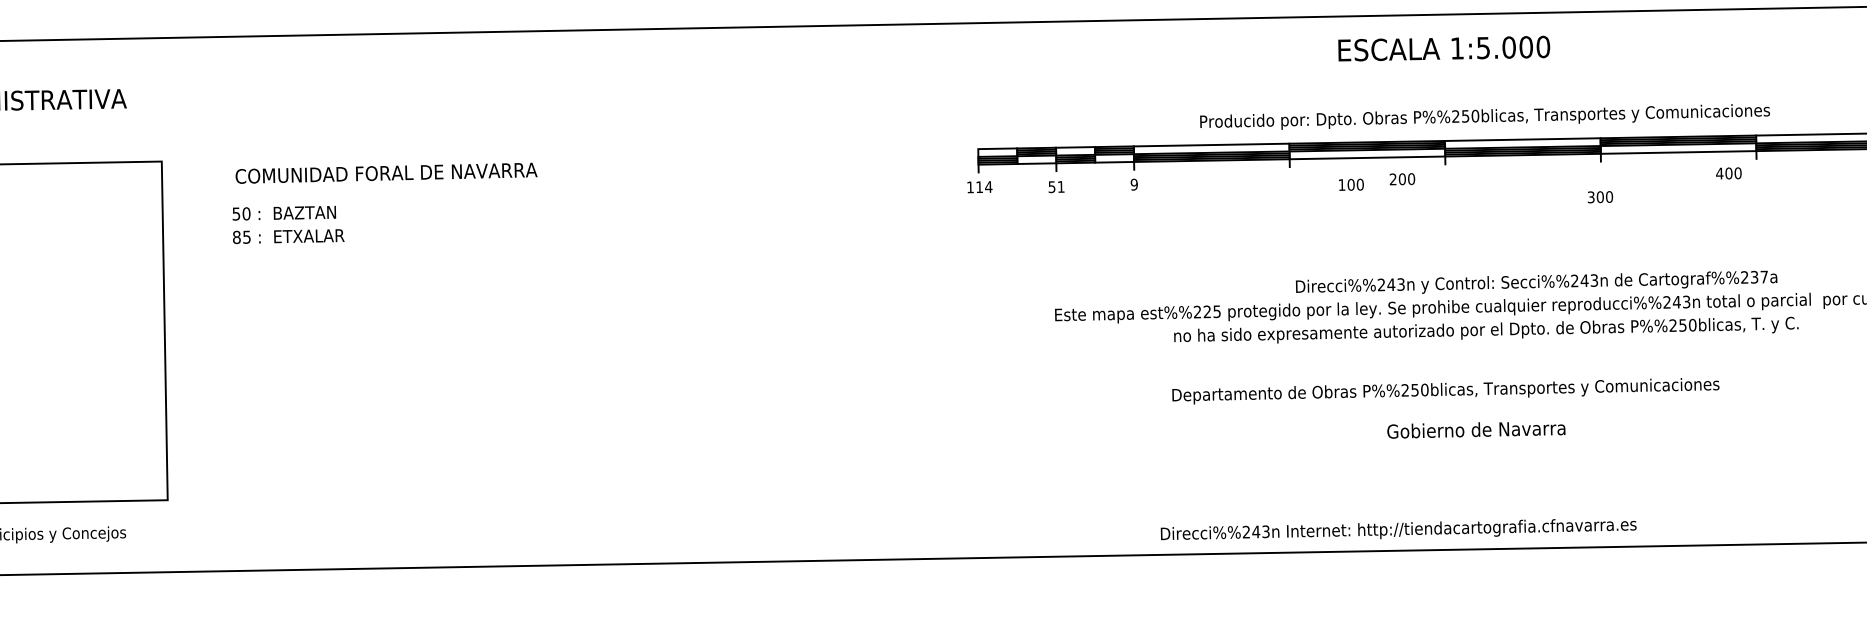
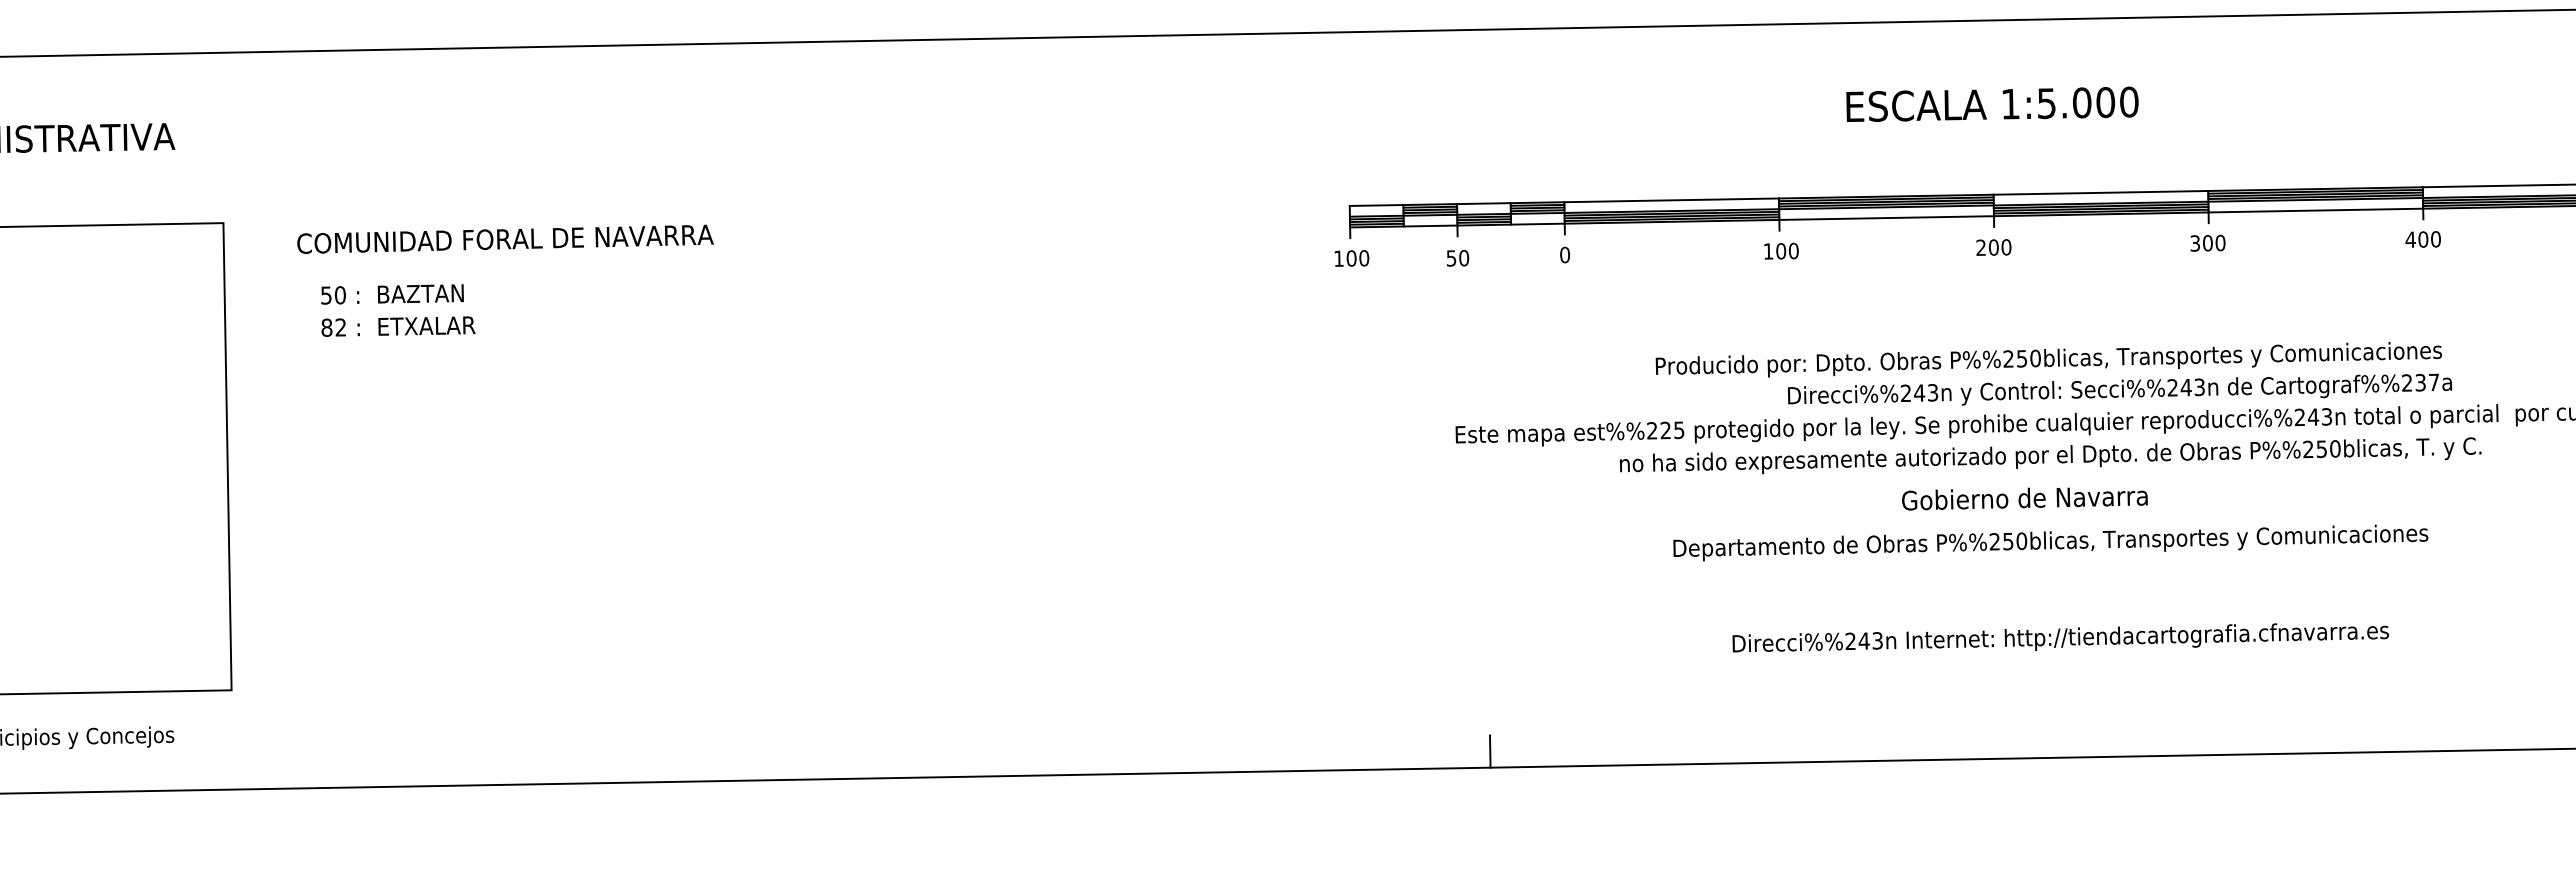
text: (1444, 48) -> (1992, 103), moved
text: (1484, 116) -> (2048, 359), moved
text: (386, 172) -> (505, 238), moved
text: (1728, 173) -> (2422, 239), moved
text: (1402, 179) -> (1993, 247), moved
text: (1351, 184) -> (1781, 250), moved
text: (1133, 185) -> (1564, 255), 9 -> 0
text: (983, 187) -> (1357, 258), 114 -> 100
text: (1061, 187) -> (1464, 258), 51 -> 50
text: (1600, 196) -> (2207, 242), moved
text: (246, 237) -> (340, 327), 85 -> 82
text: (1445, 390) -> (2050, 542), moved
text: (1476, 430) -> (2024, 498), moved
text: (1398, 529) -> (2060, 637), moved
line: (1079, 544) -> (1489, 751), added

